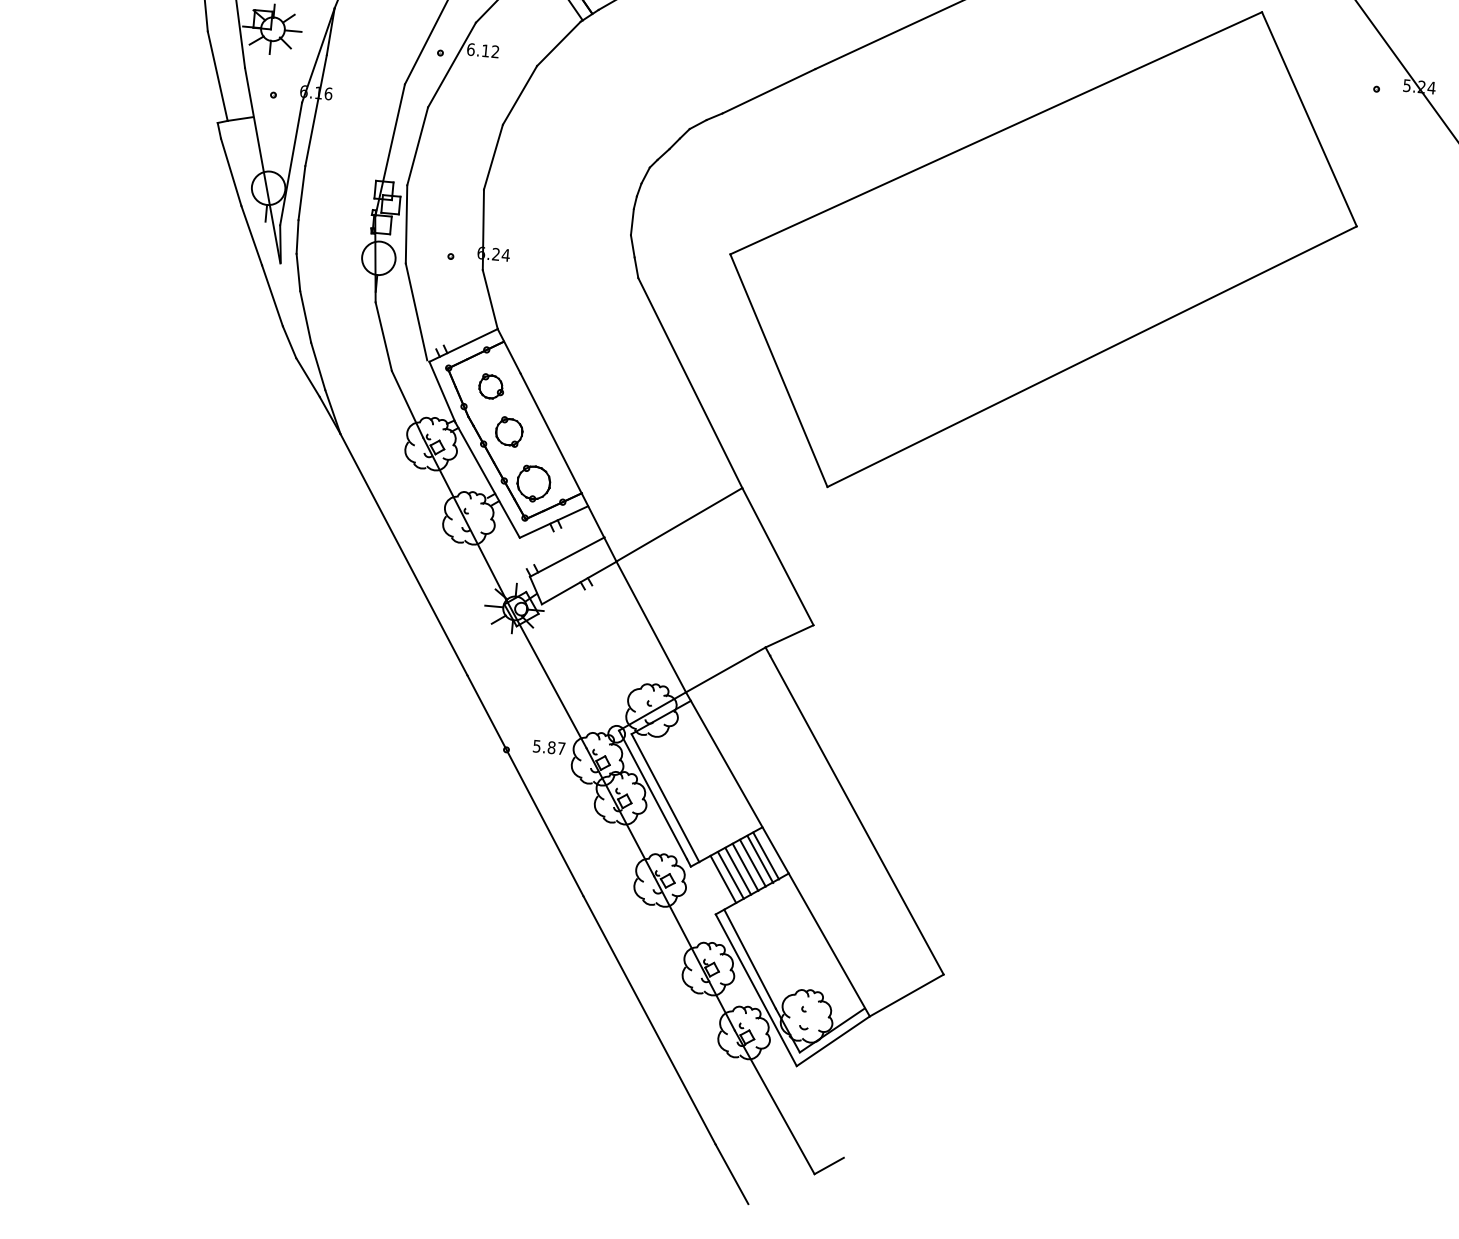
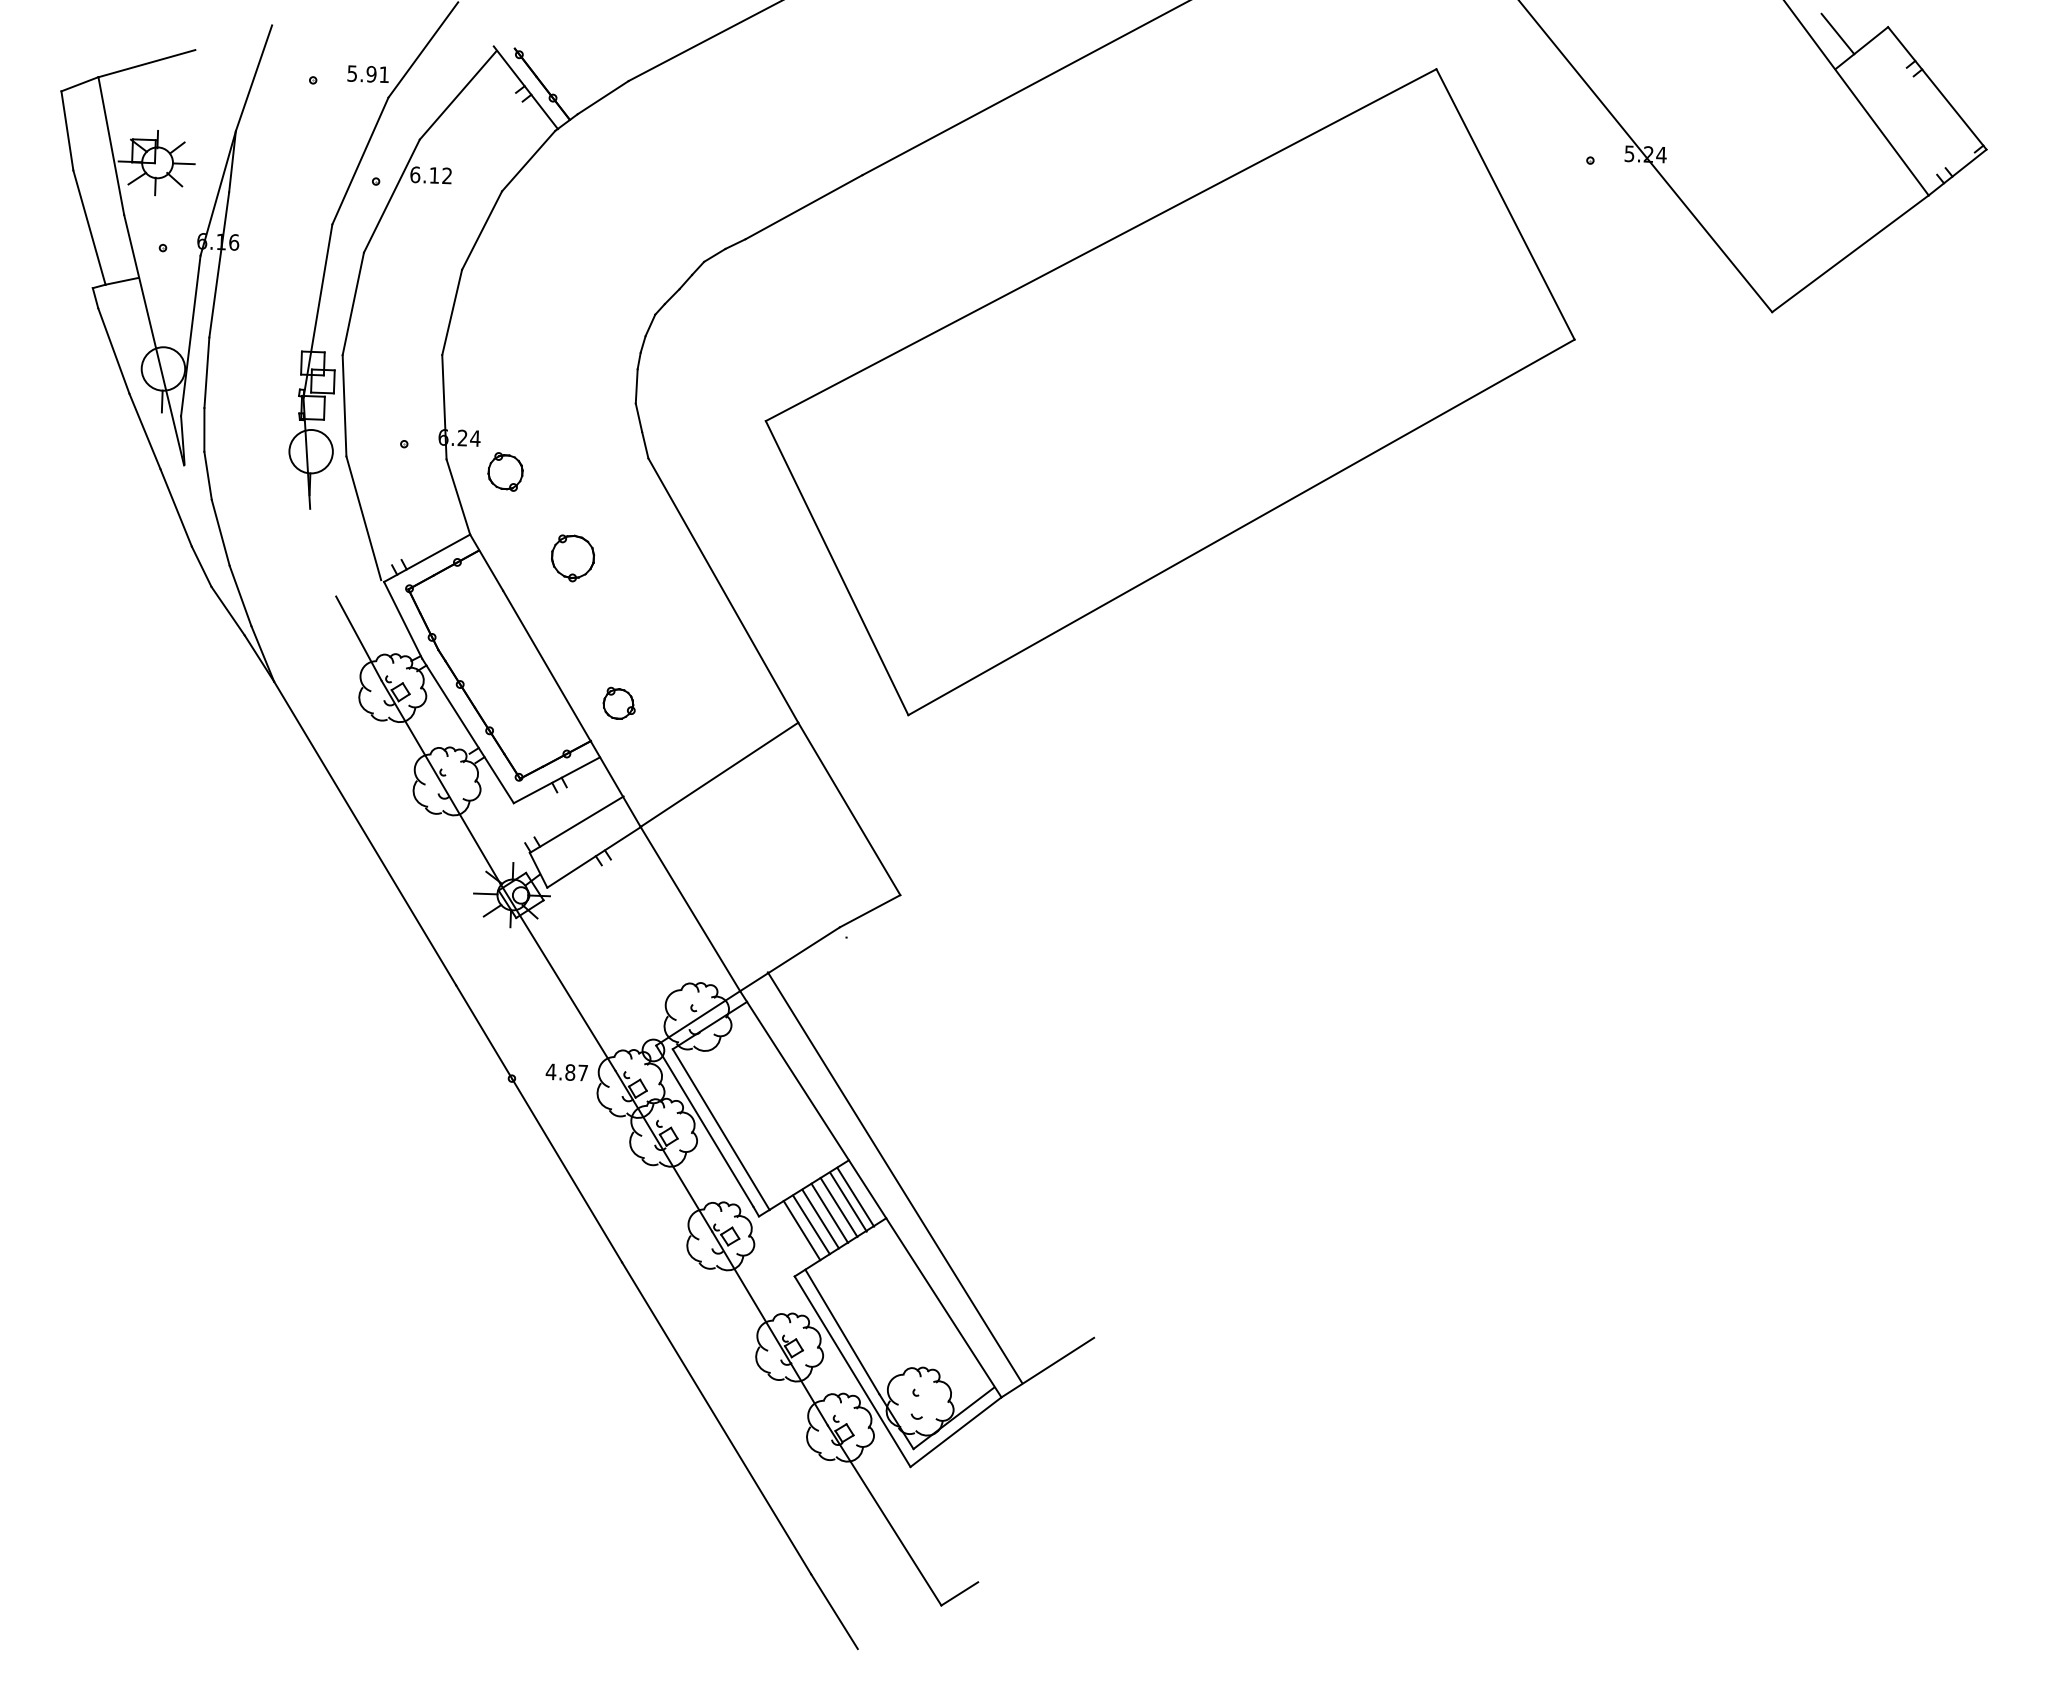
line: (384, 336) -> (323, 552), removed
part: (490, 385) -> (618, 702), moved
part: (509, 431) -> (505, 471), moved
part: (534, 483) -> (573, 558), moved
text: (536, 746) -> (550, 1071), 5.87 -> 4.87
line: (854, 810) -> (894, 1177), moved

